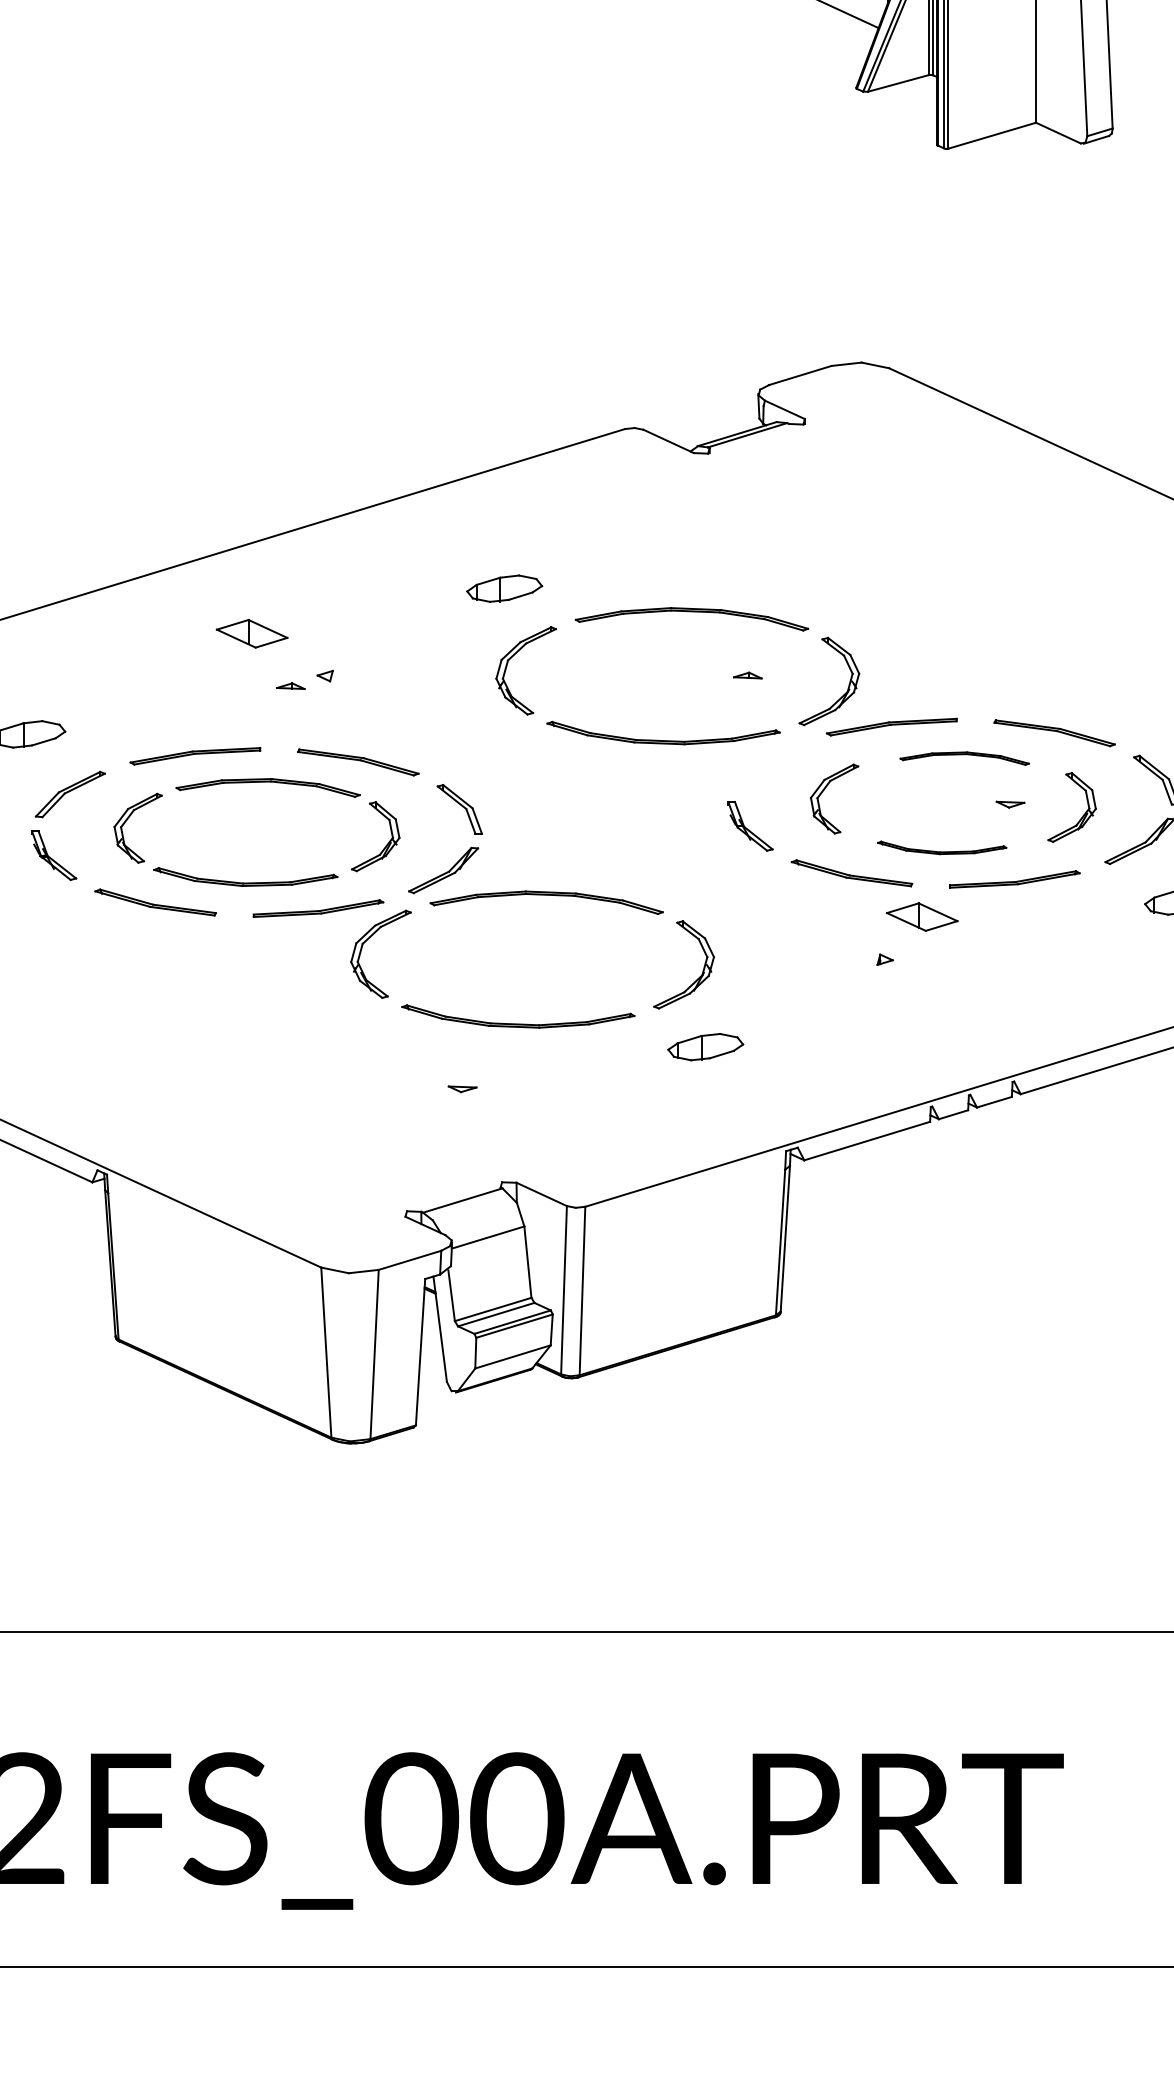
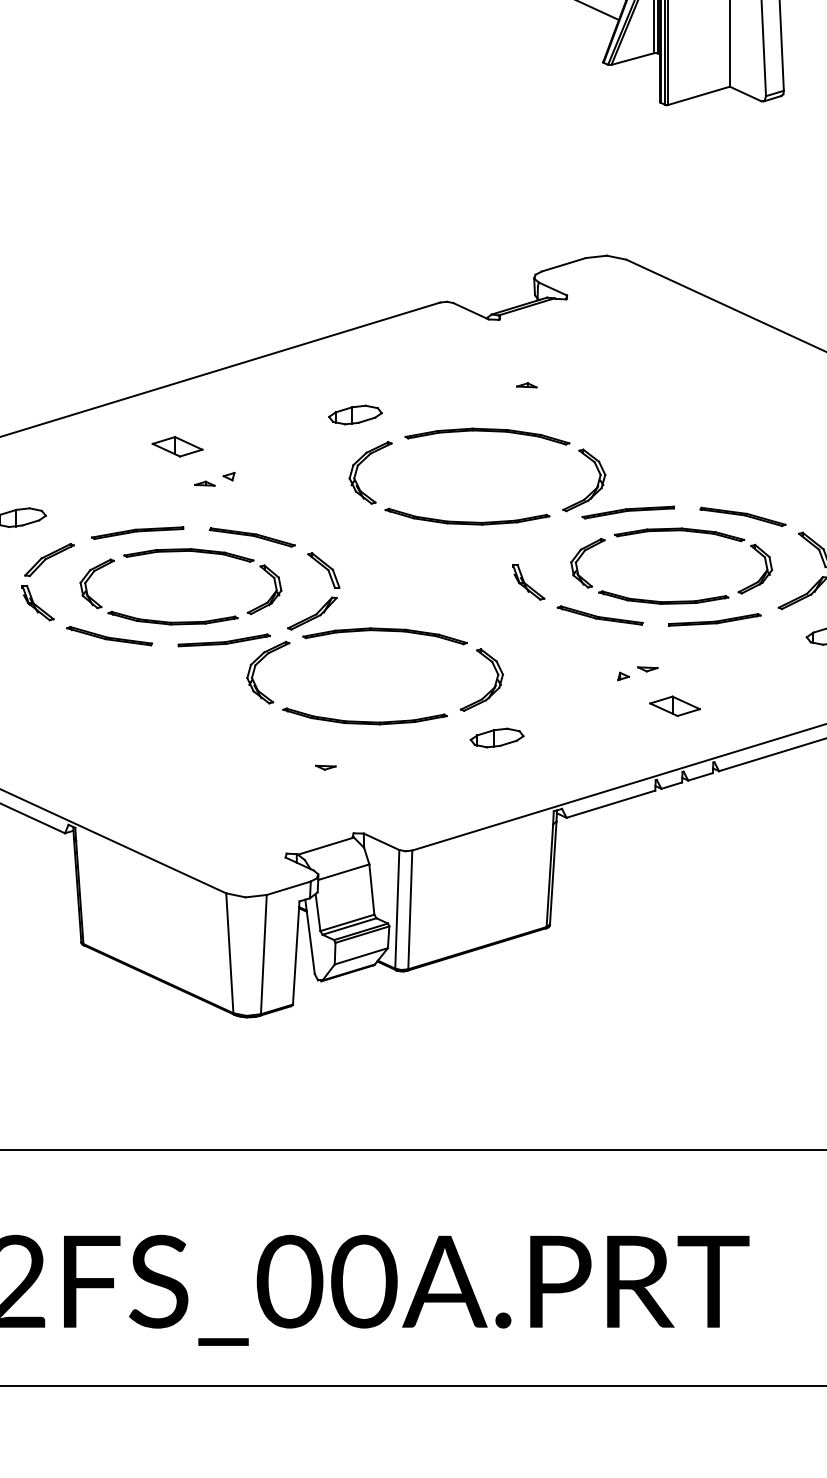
part: (747, 675) -> (526, 385), moved
part: (964, 758) -> (679, 534), size x1.43
part: (1010, 804) -> (647, 669), moved
part: (941, 847) -> (663, 597), size x1.43
part: (922, 916) -> (675, 705), moved

